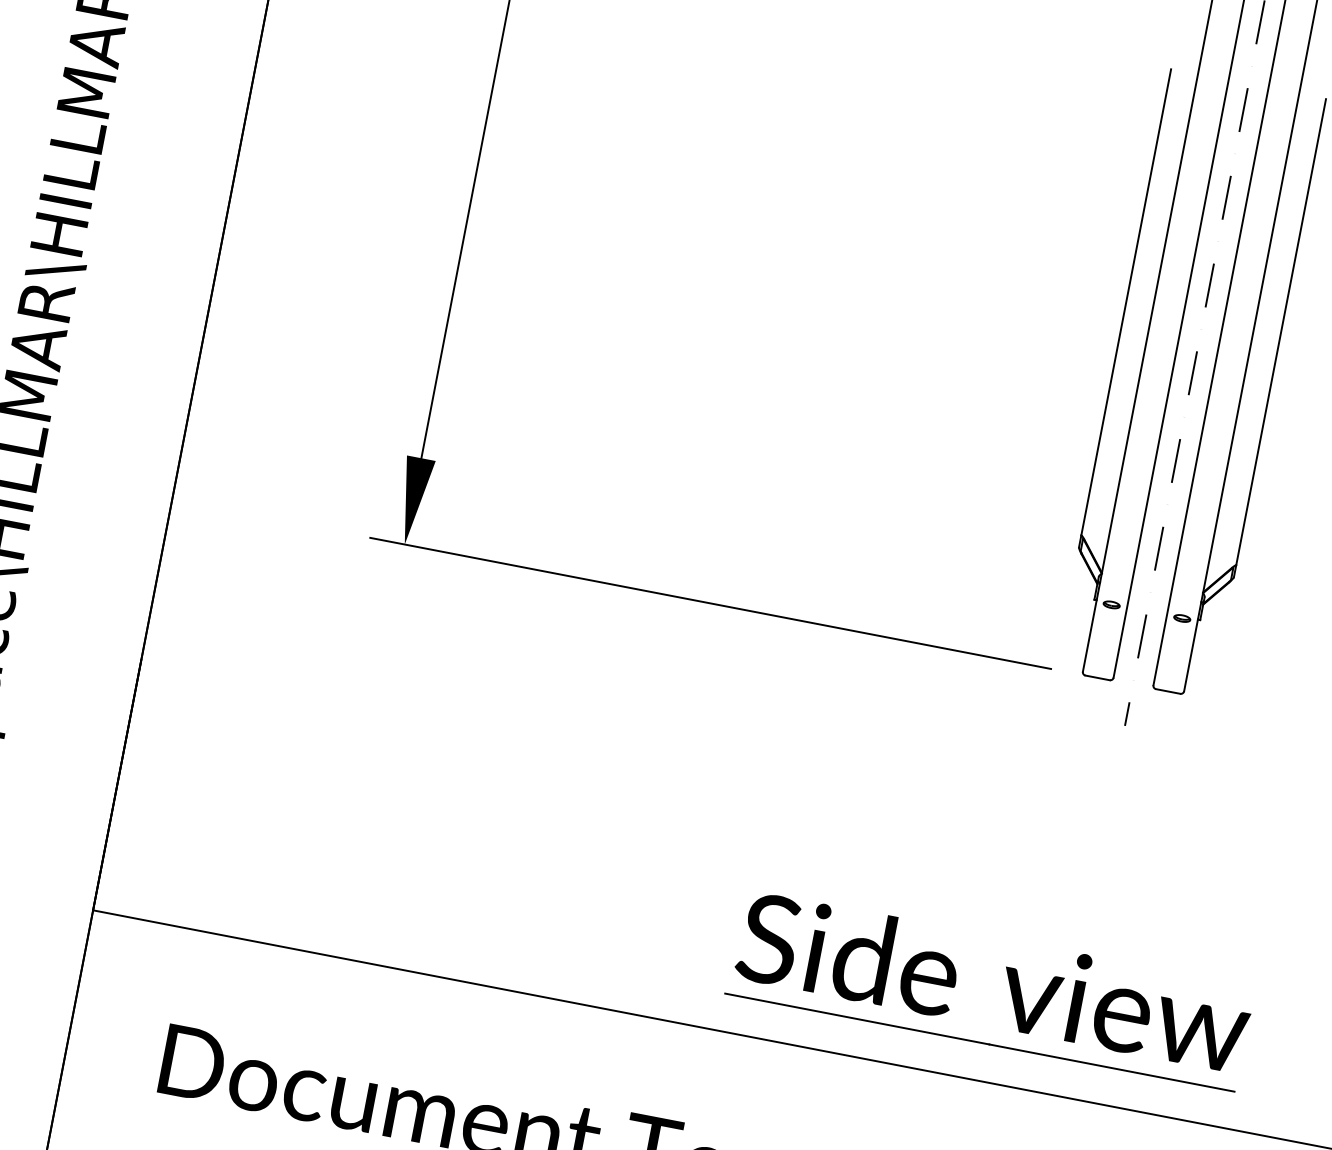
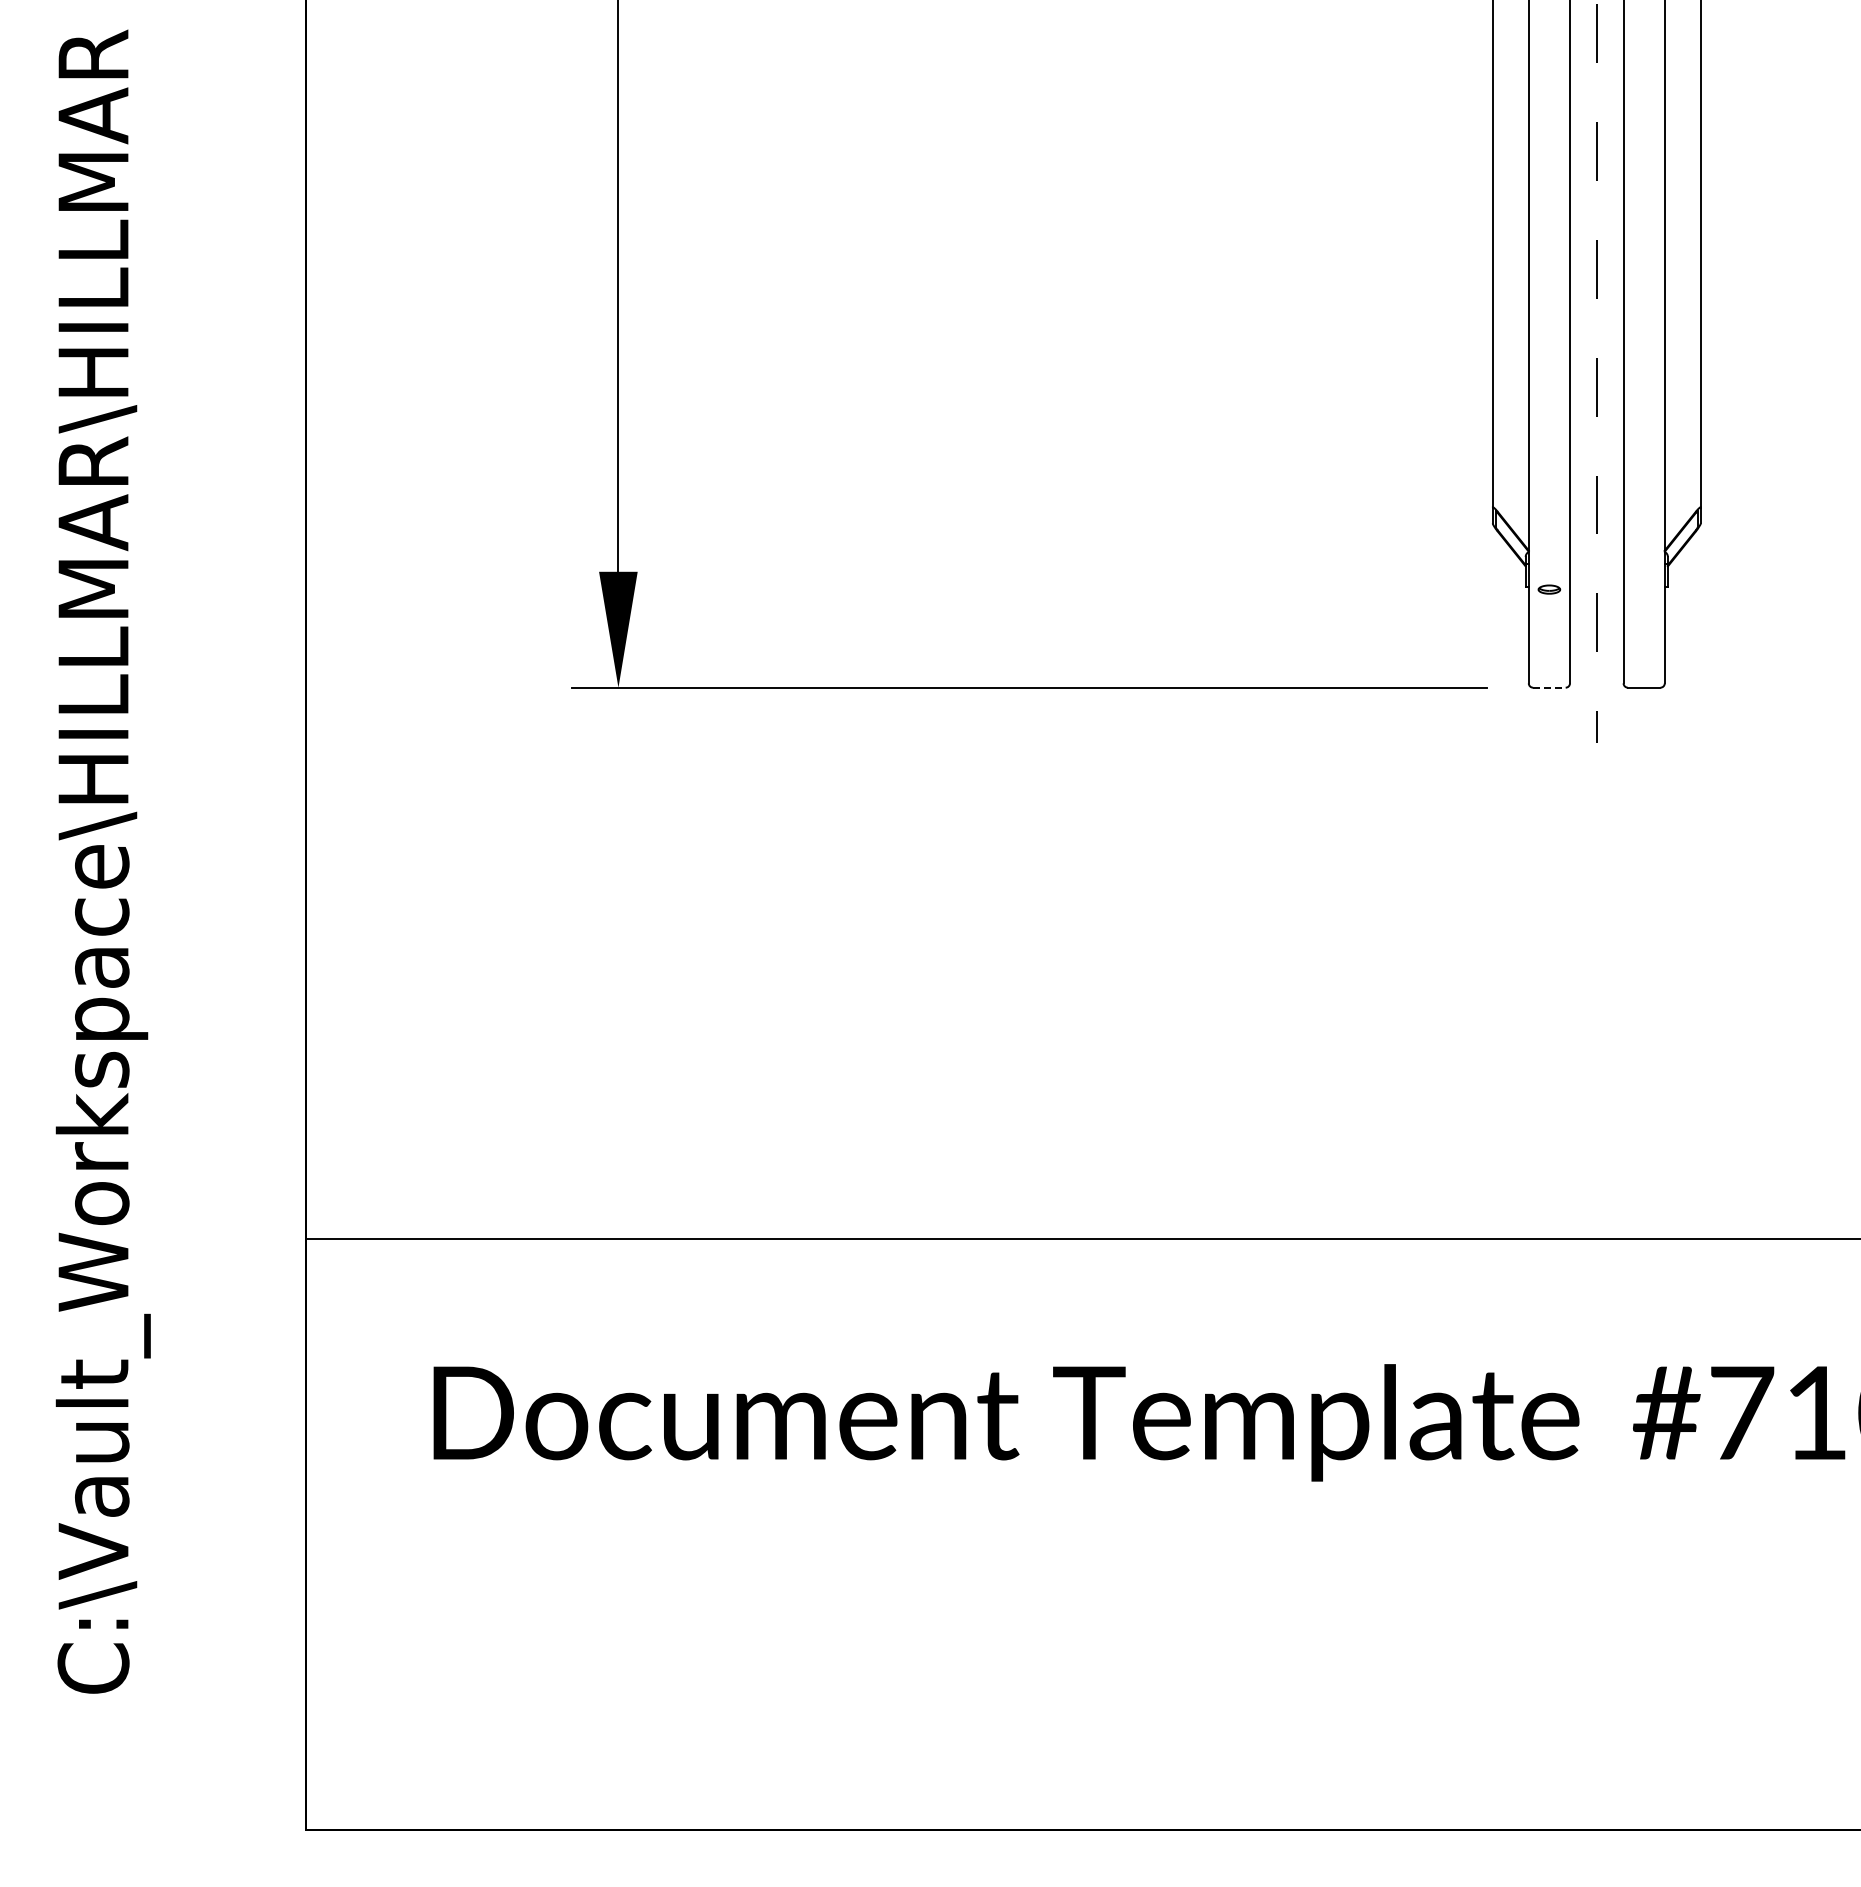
part: (1181, 618) -> (1643, 589), removed
line: (1097, 677) -> (1549, 687), solid -> dashed
part: (1009, 984) -> (1511, 1107), removed

